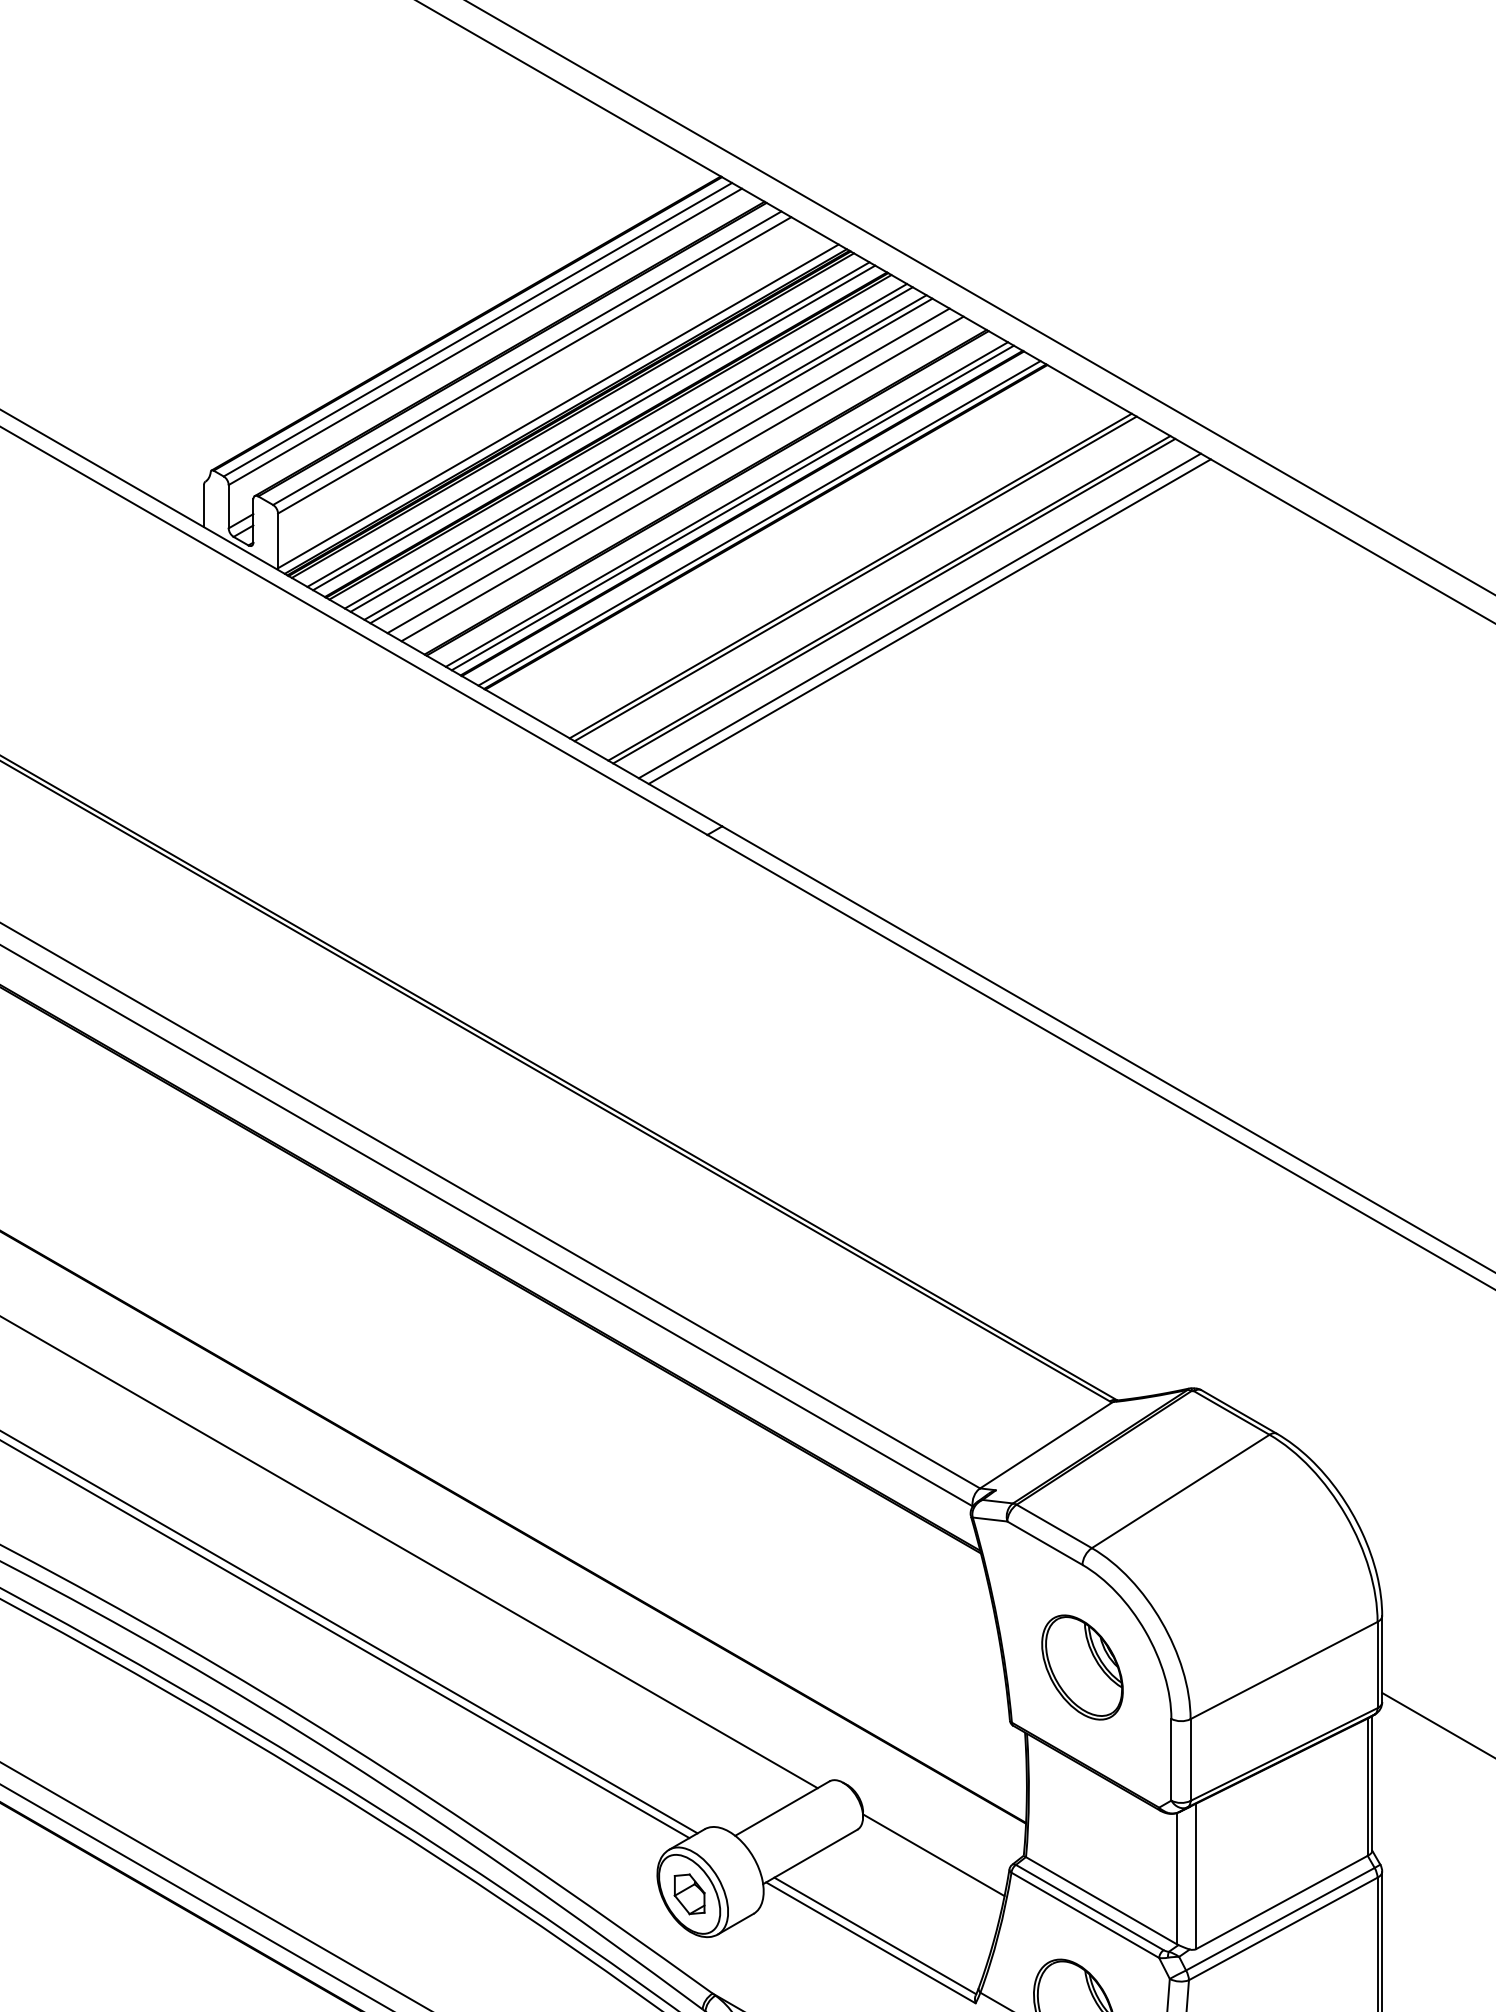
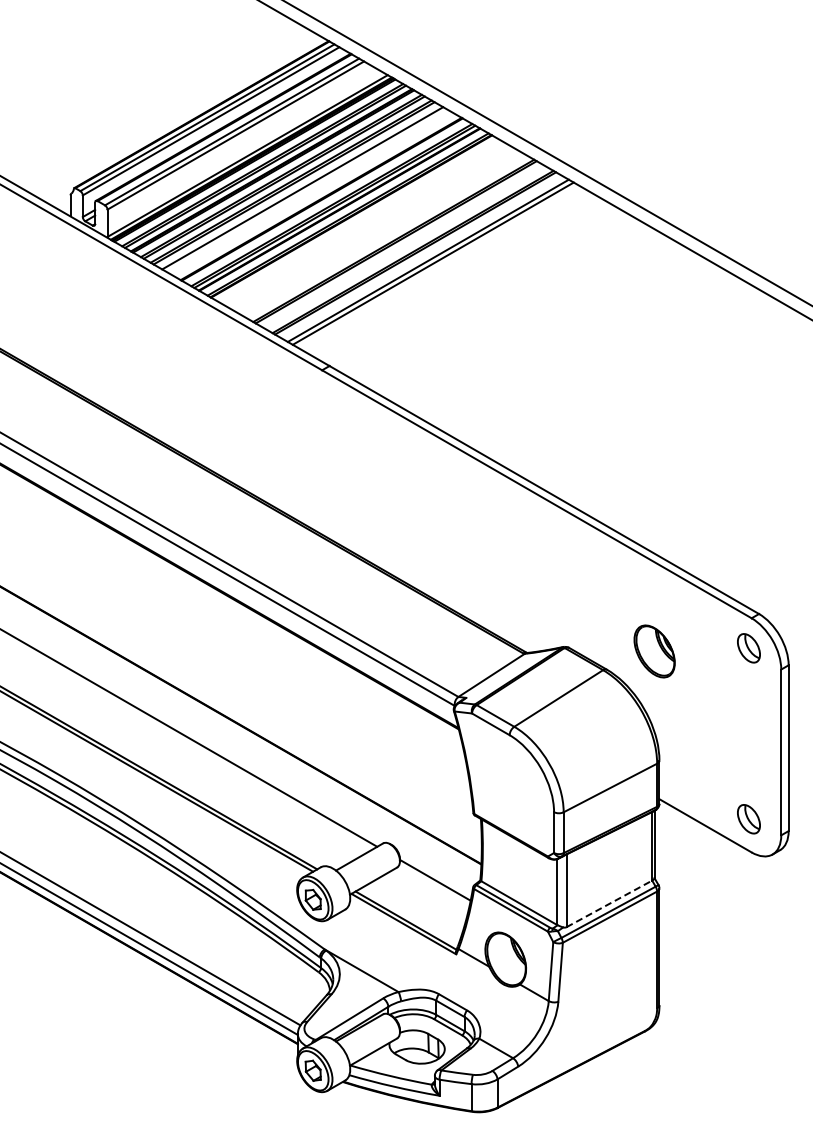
line: (682, 479) -> (309, 192), removed
part: (1082, 1667) -> (654, 651), moved
line: (1282, 1901) -> (609, 903), solid -> dashed

